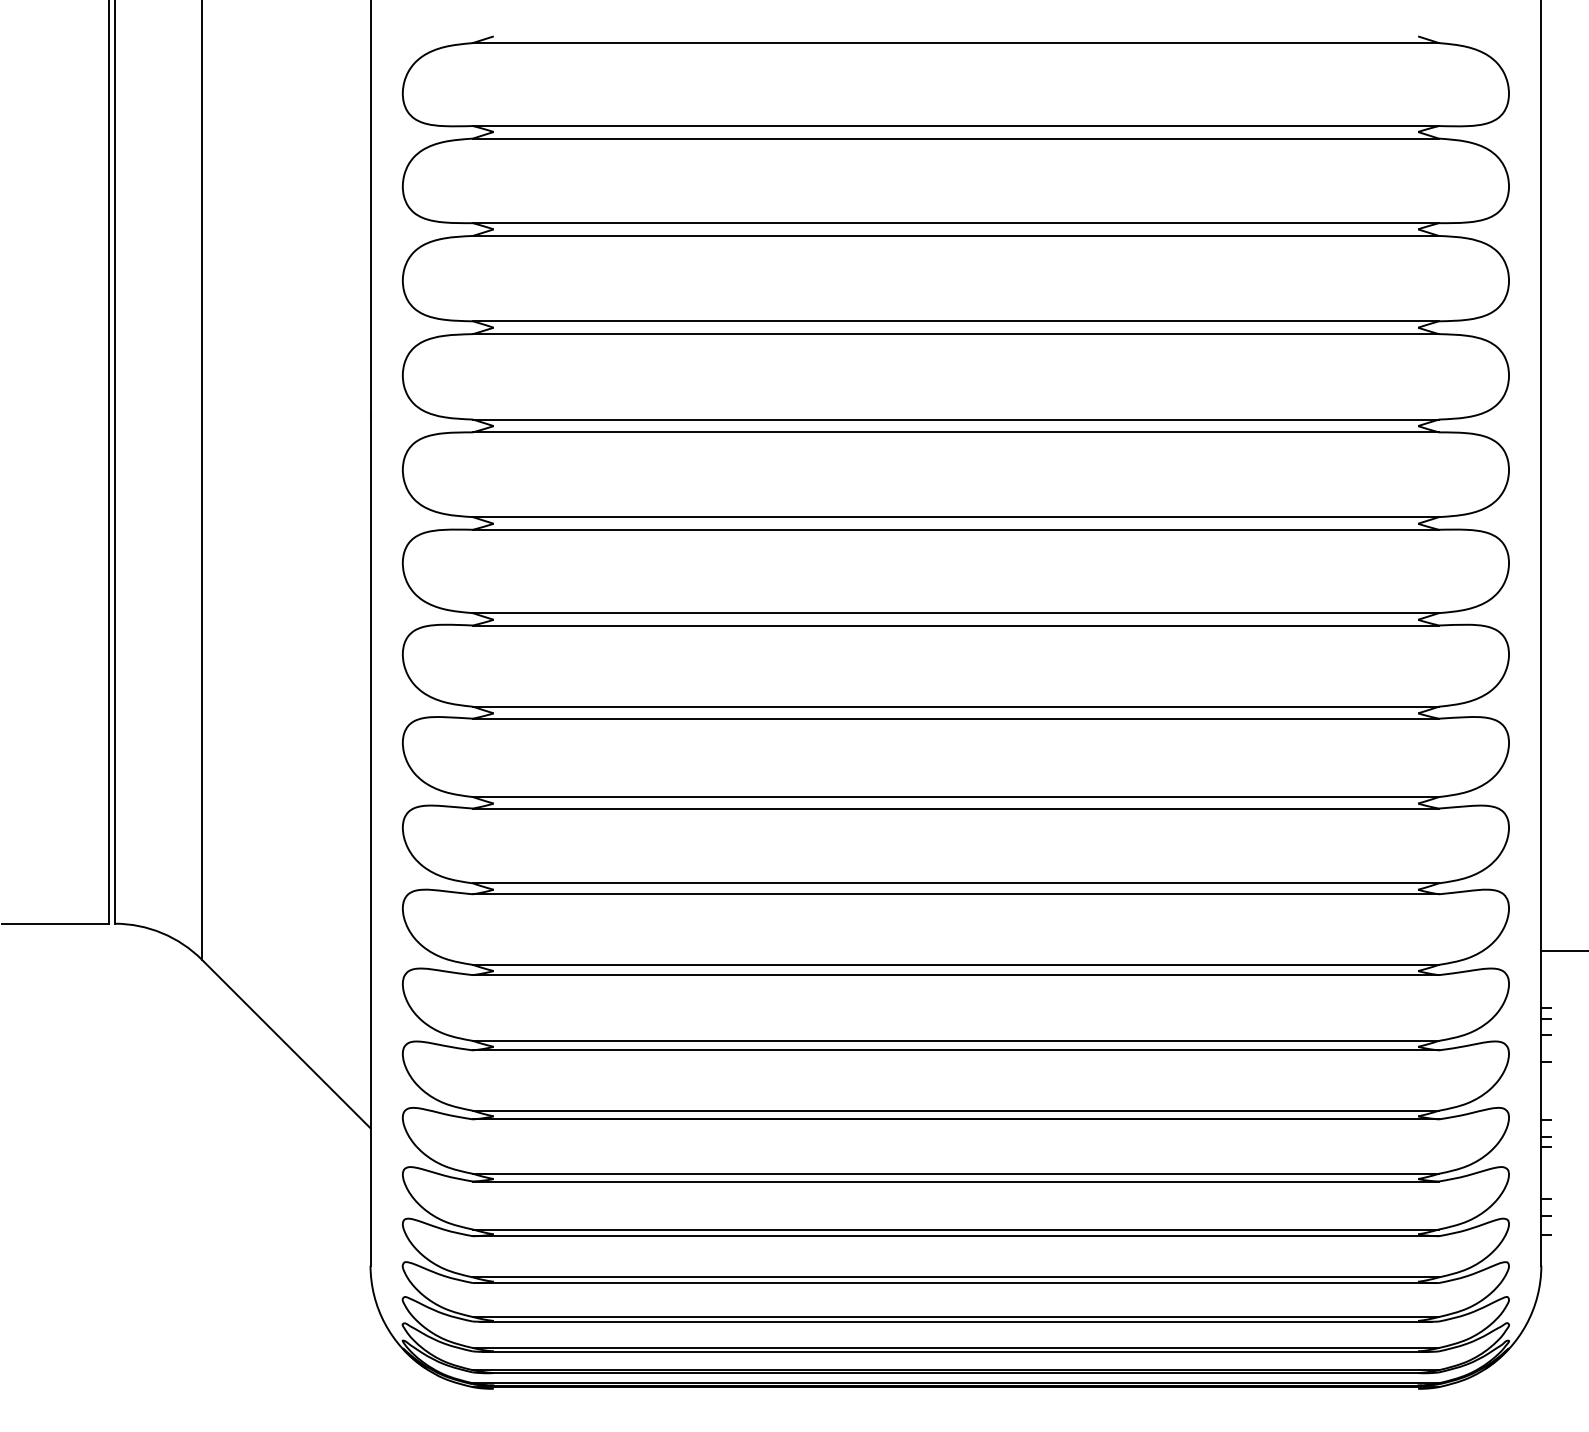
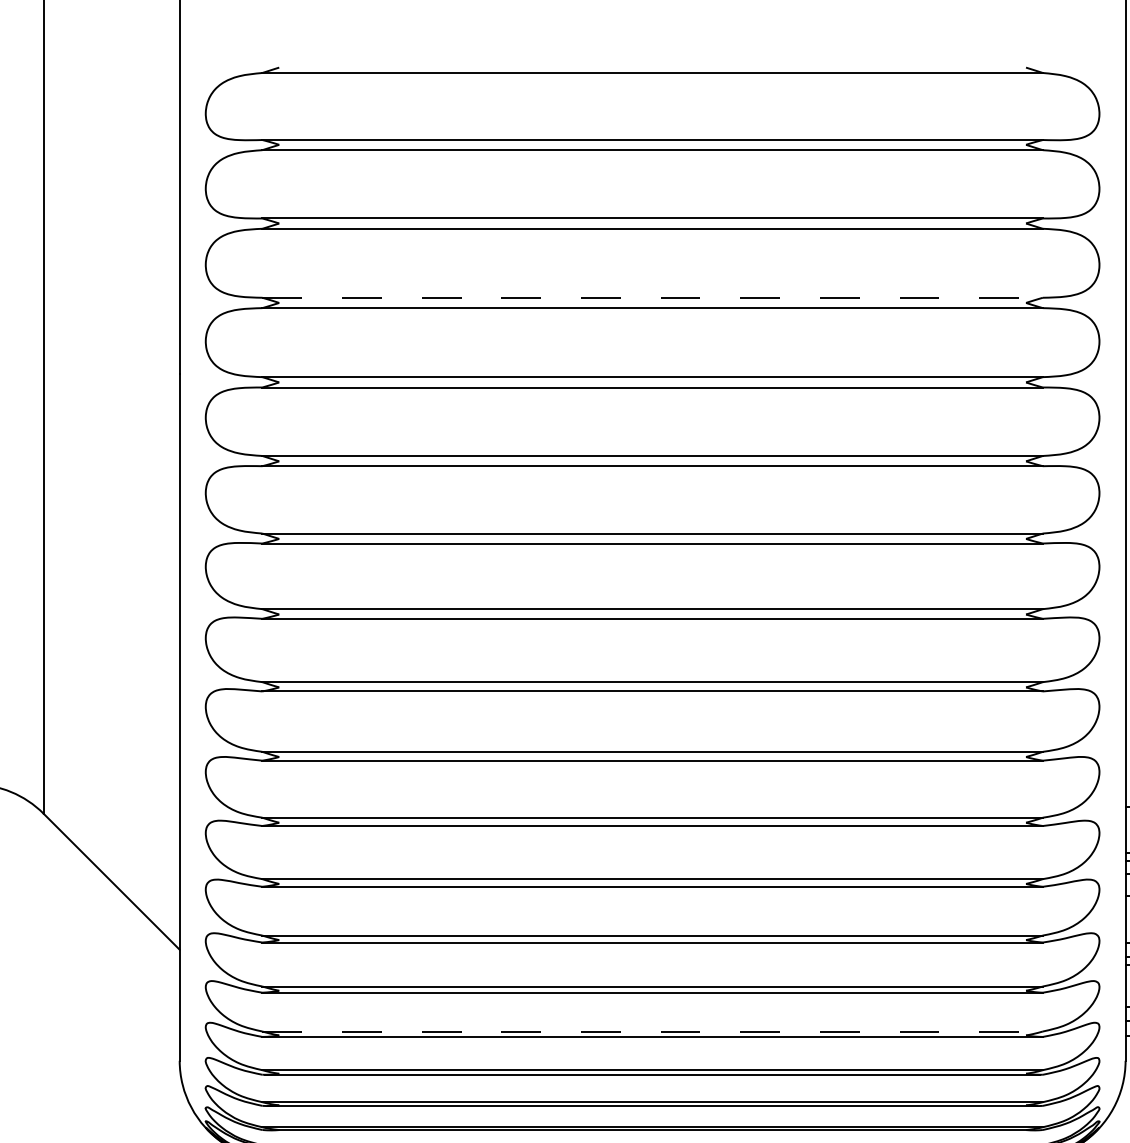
line: (956, 321) -> (653, 297), solid -> dashed
line: (956, 1229) -> (653, 1031), solid -> dashed

